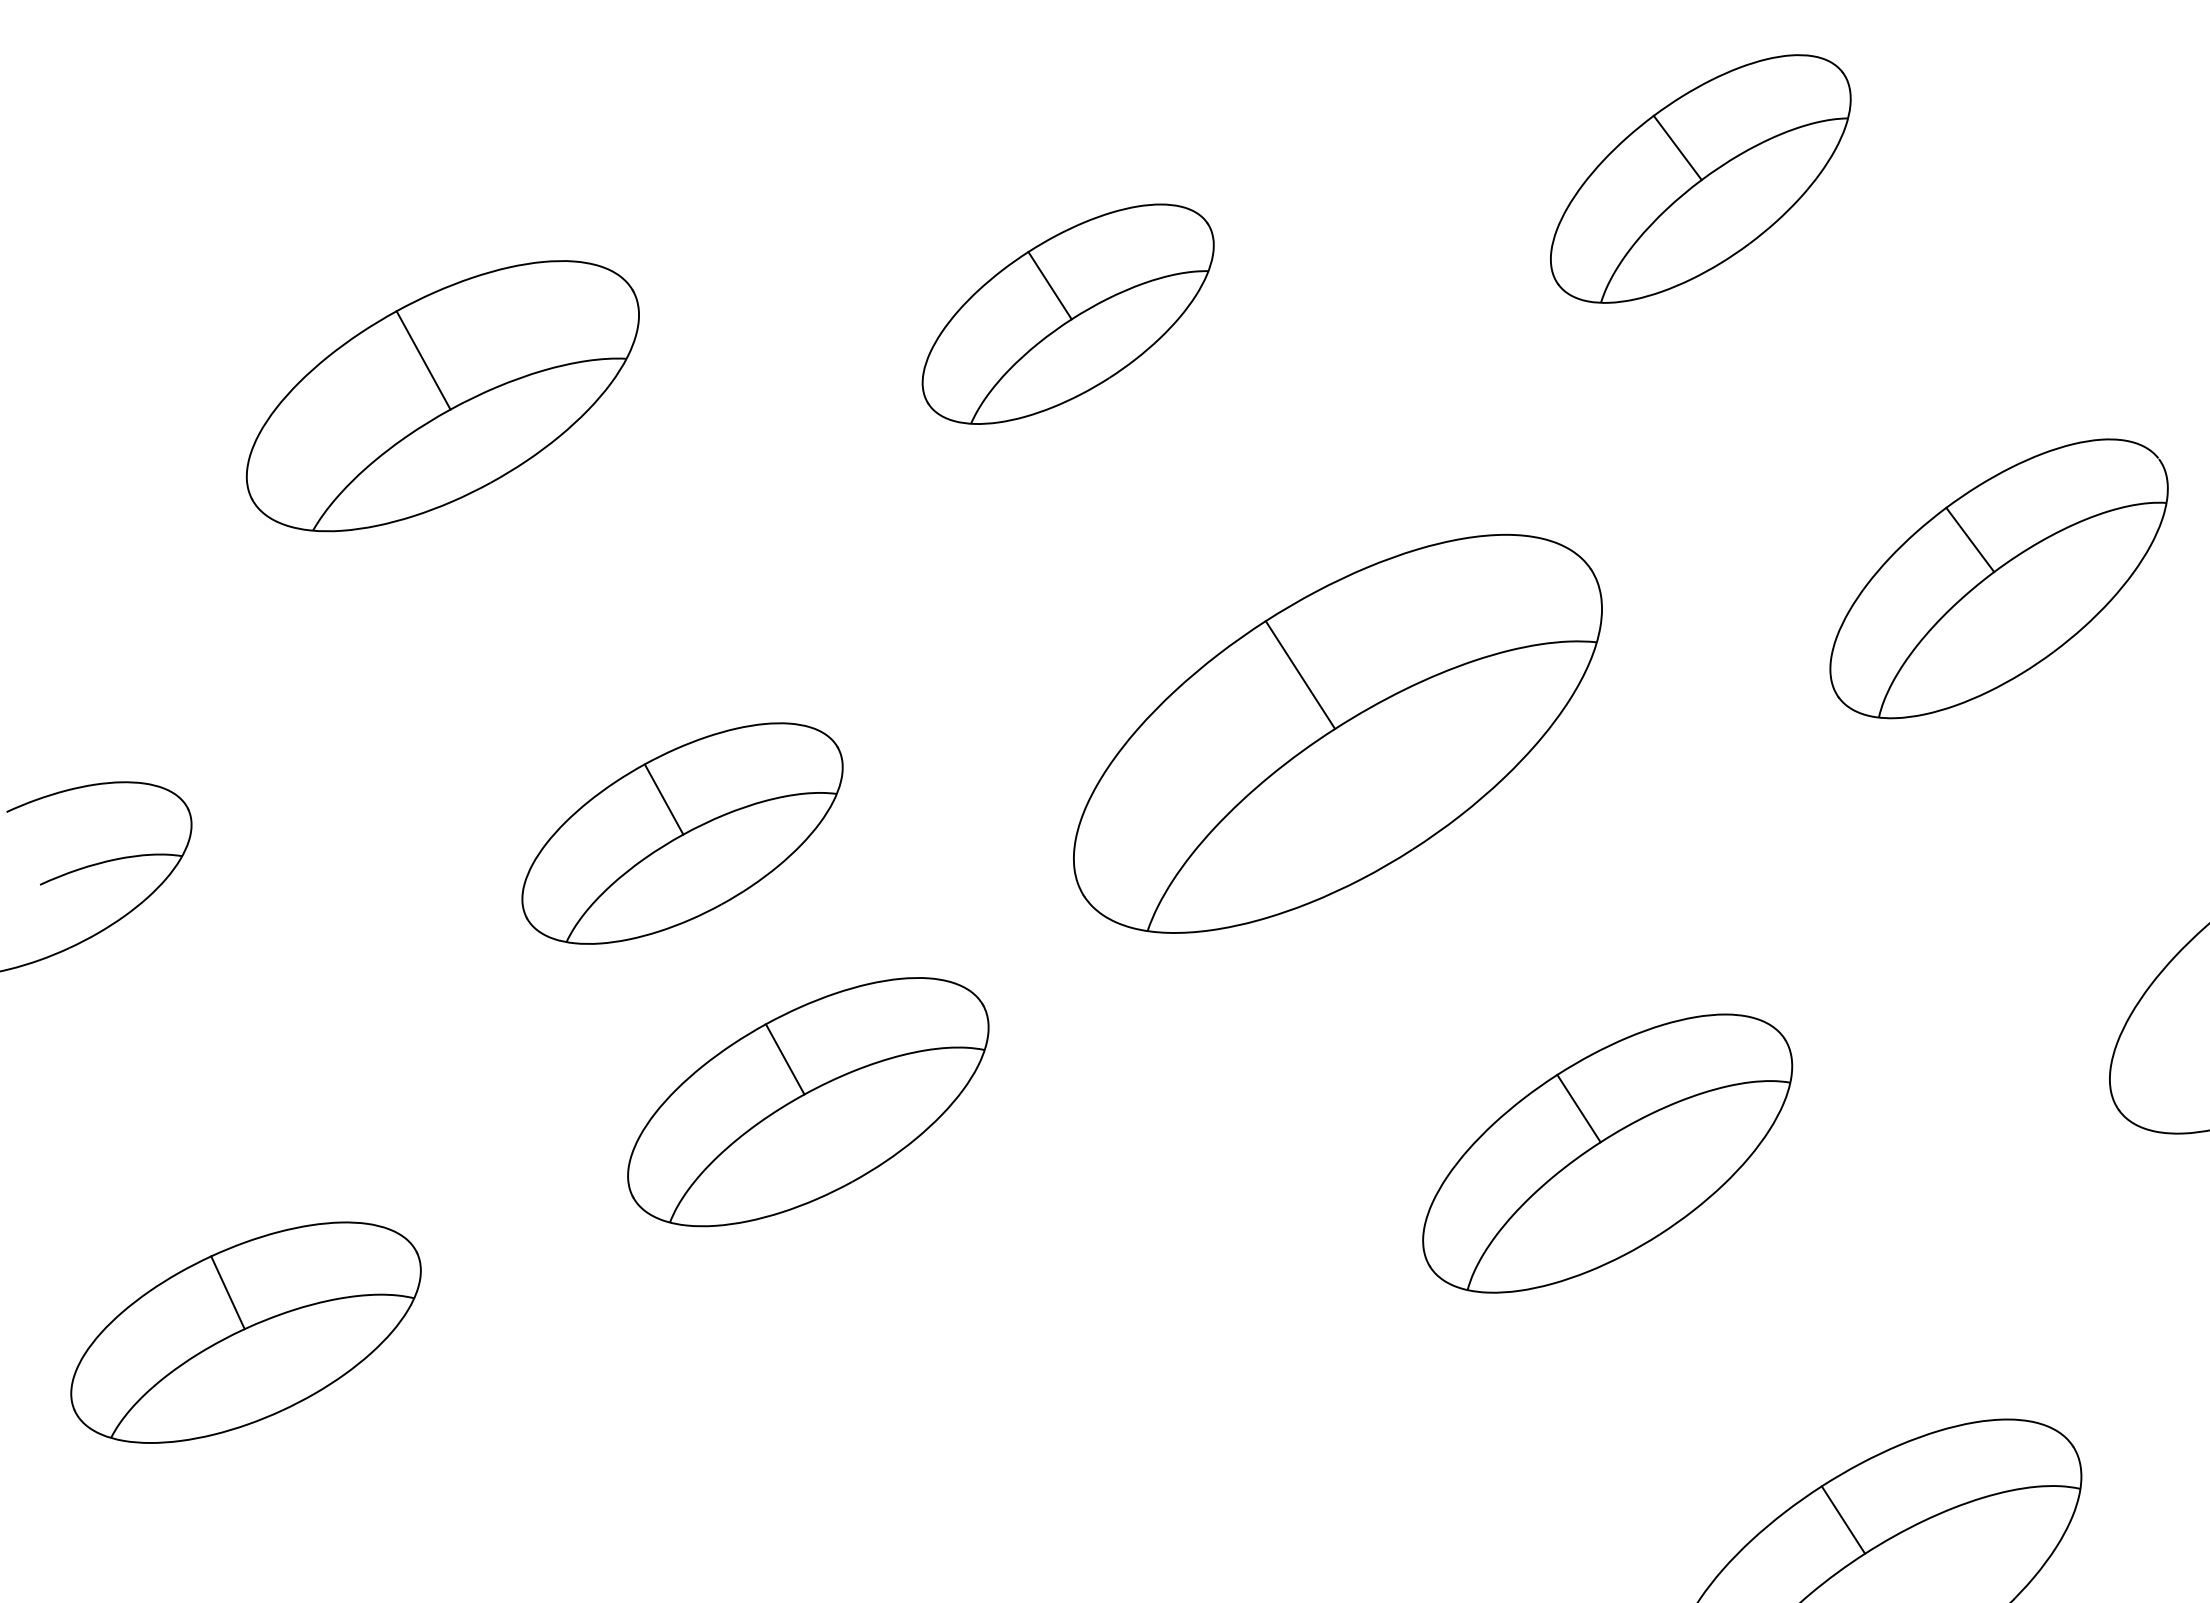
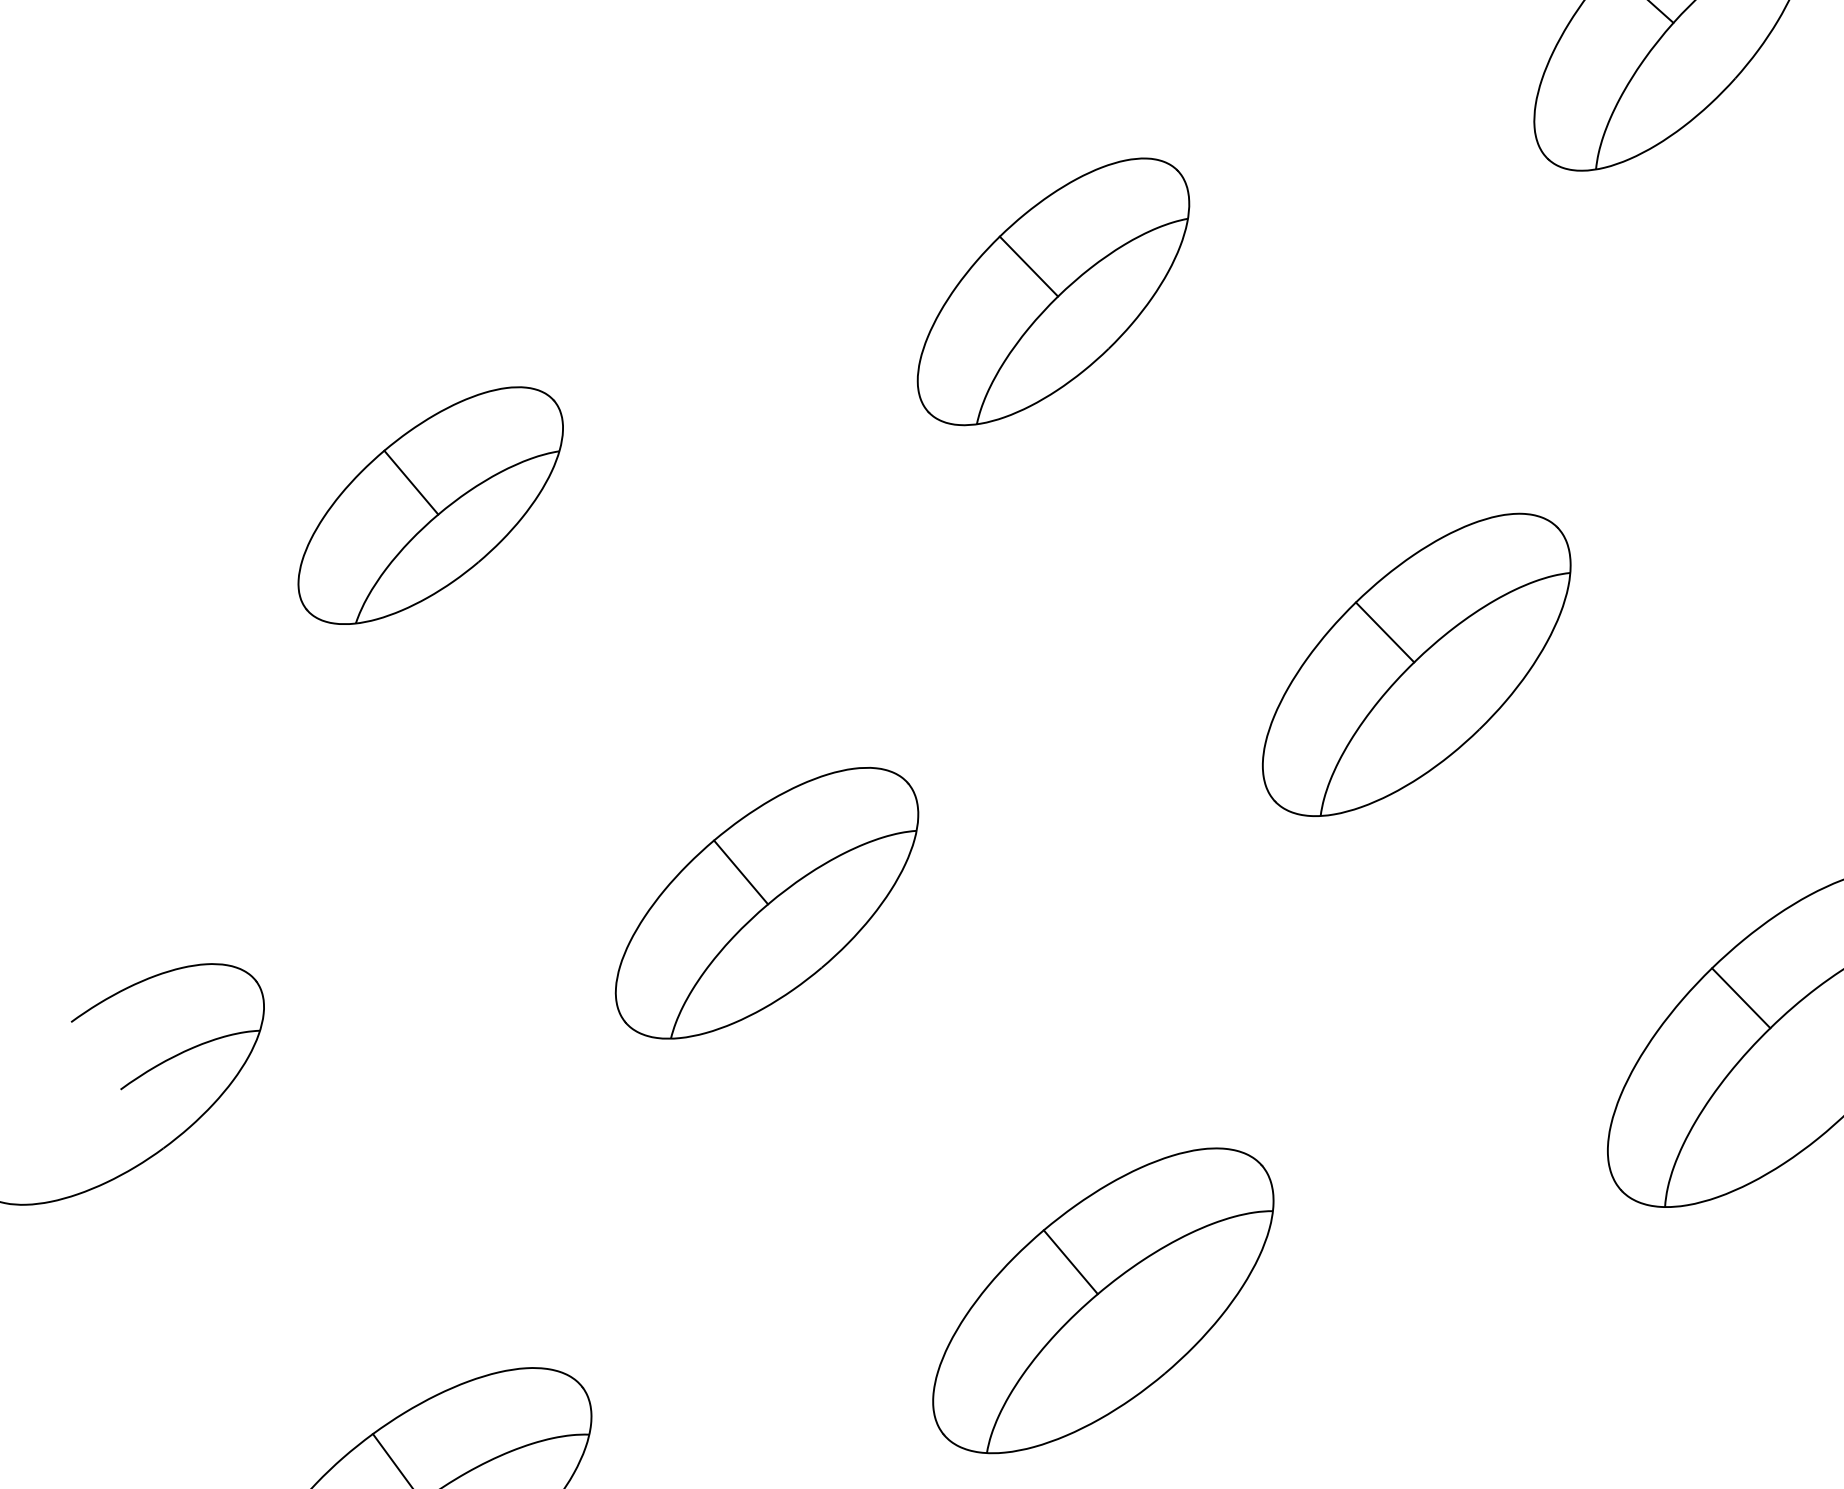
part: (442, 395) -> (430, 505), size x0.71
part: (1337, 733) -> (1416, 664), size x0.62
part: (808, 1102) -> (1103, 1301), moved

